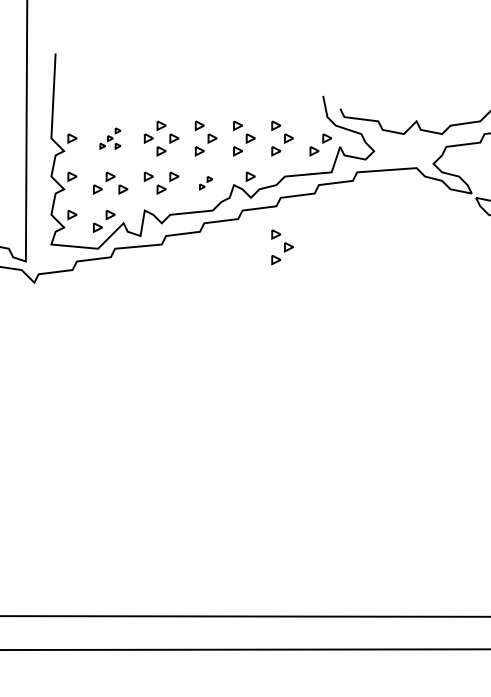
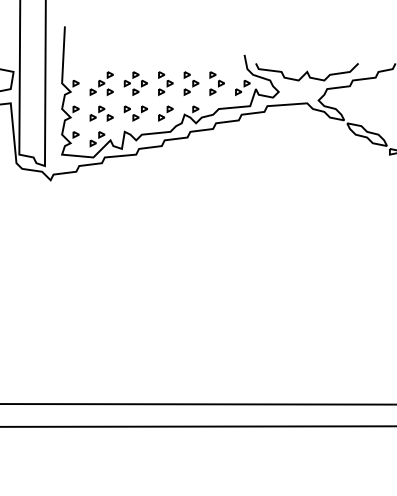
part: (110, 138) -> (101, 83), size x1.67
part: (205, 183) -> (165, 113), size x1.67
part: (281, 247) -> (216, 156), removed

